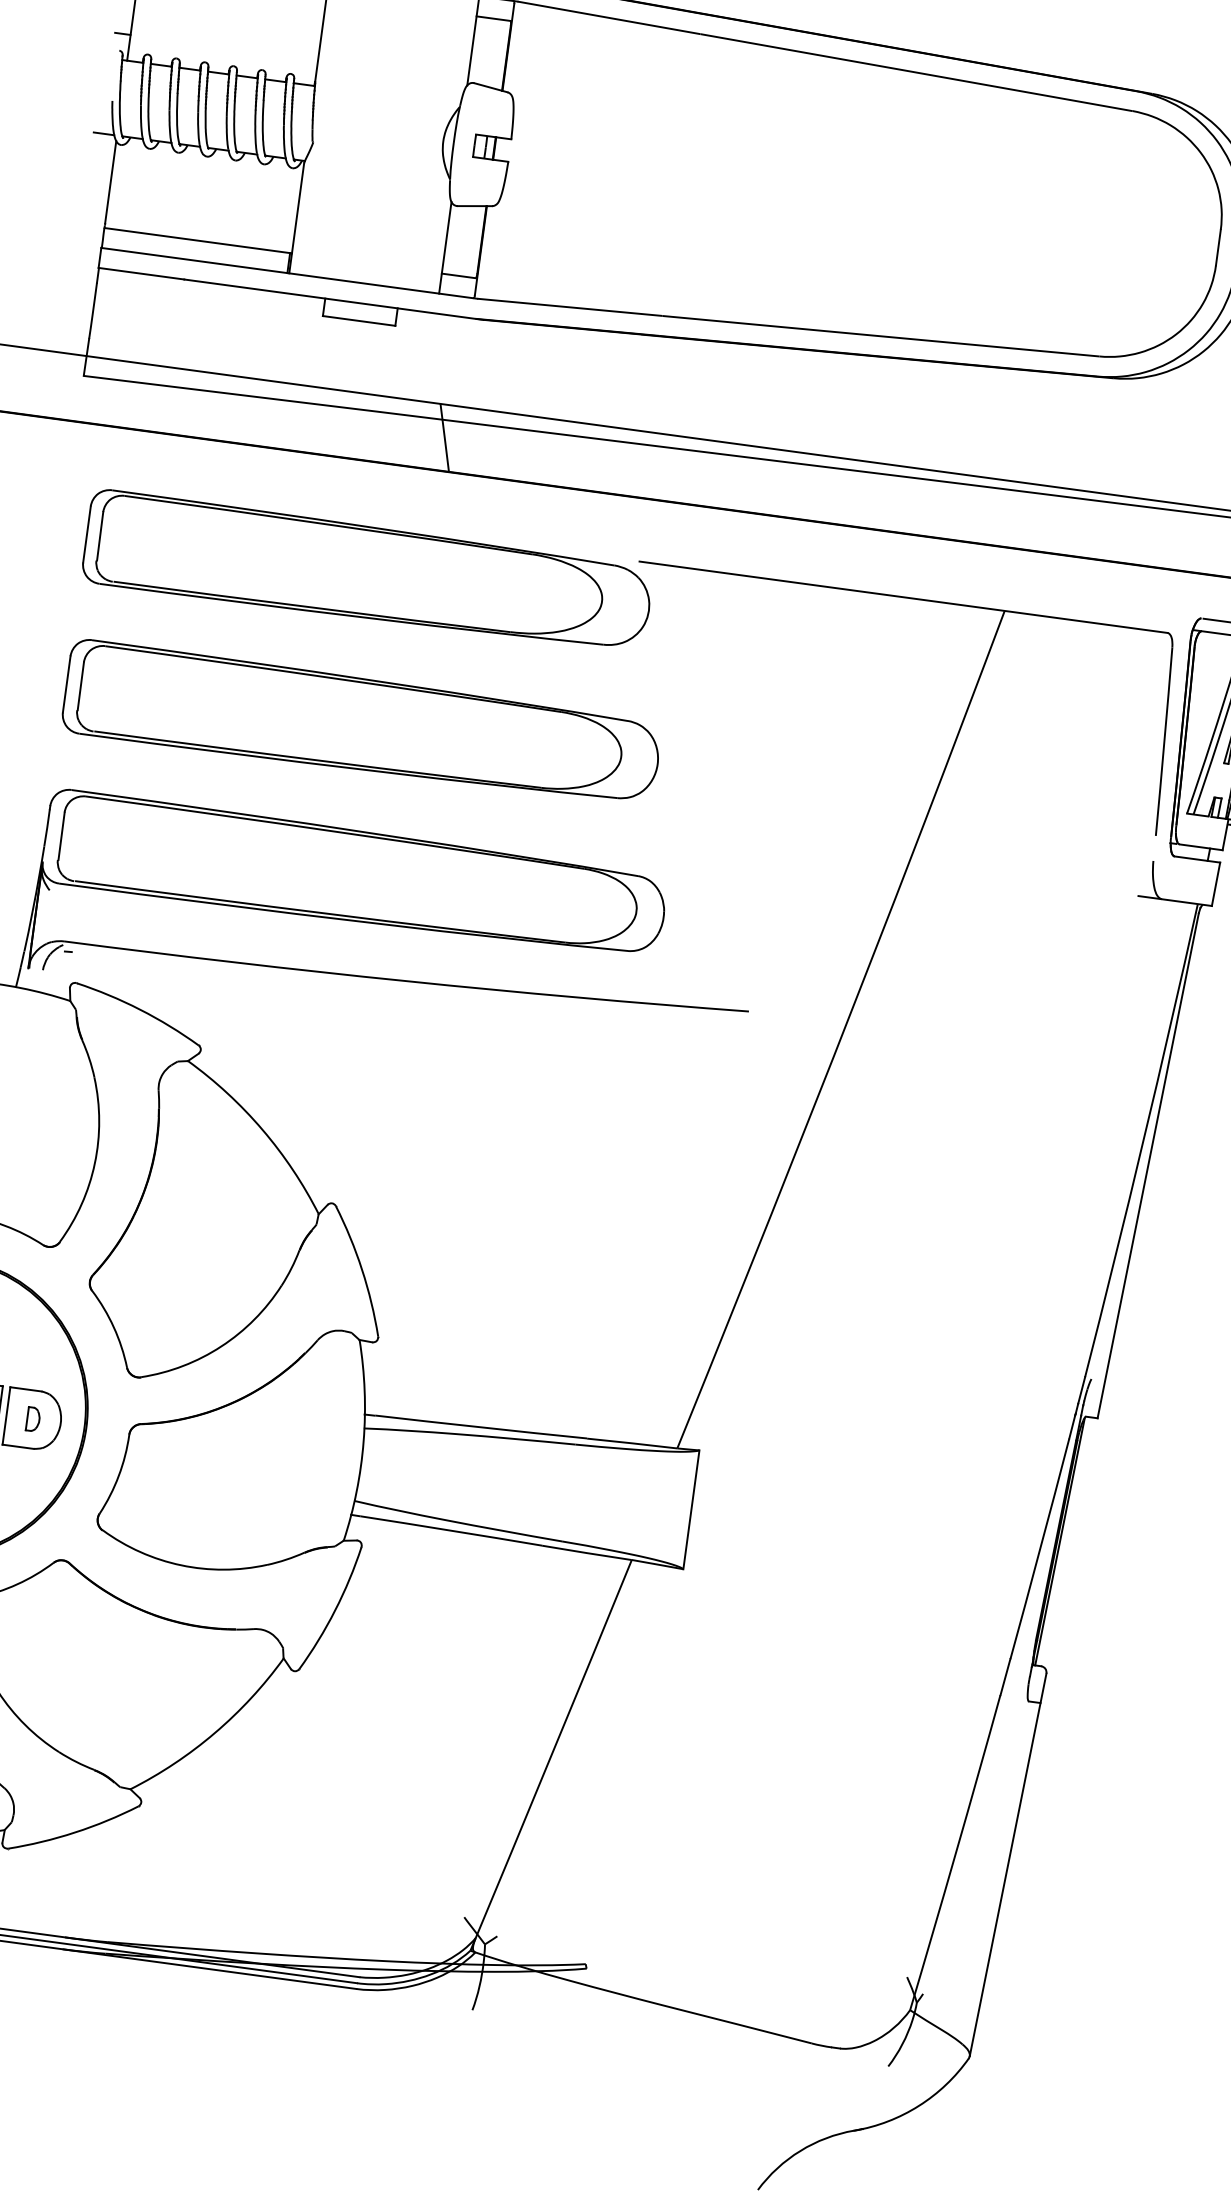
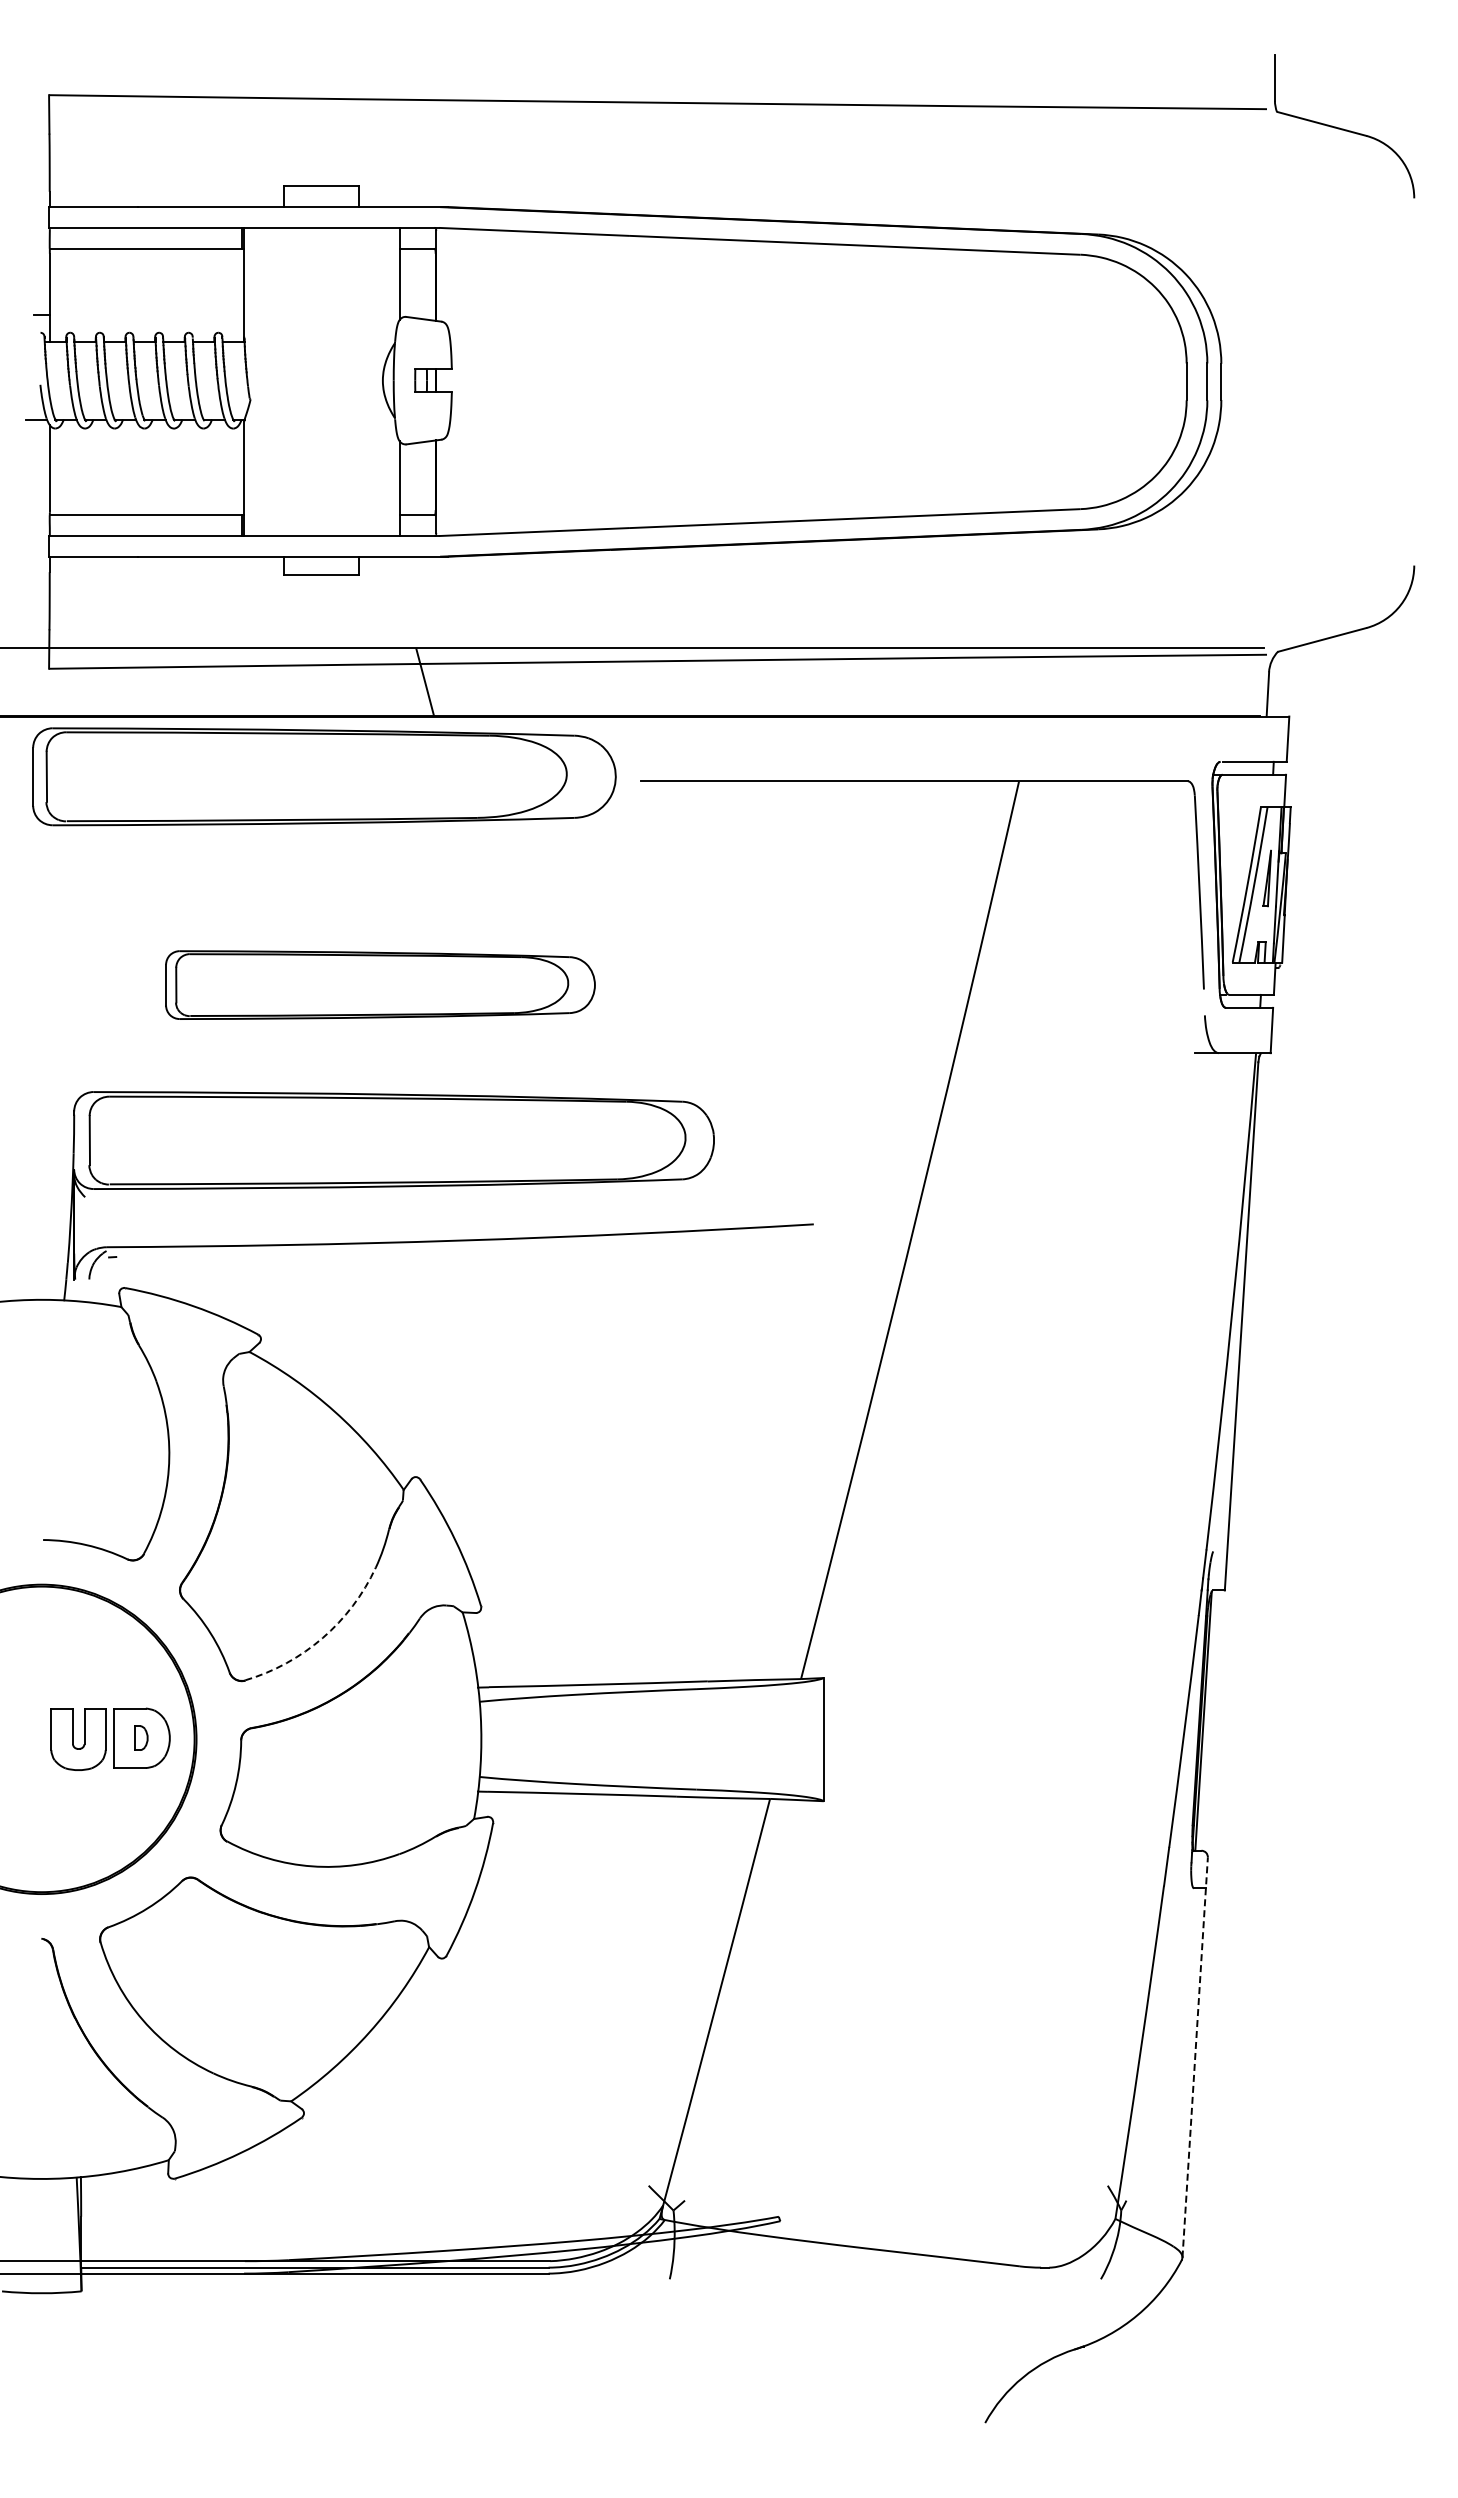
part: (368, 572) -> (324, 776), moved
part: (362, 723) -> (380, 984), size x0.7
arc: (221, 1346) -> (322, 1638), solid -> dashed
line: (1008, 1864) -> (1195, 2057), solid -> dashed

